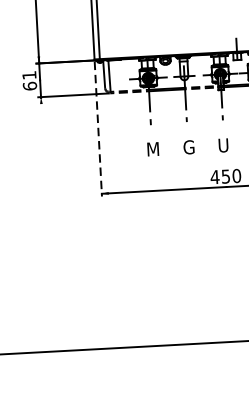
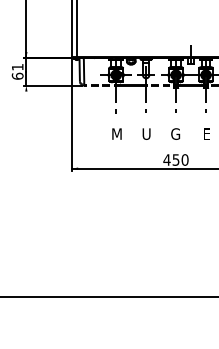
line: (98, 129) -> (72, 115), dashed -> solid
text: (223, 144) -> (175, 133), U -> G
text: (188, 146) -> (146, 133), G -> U

